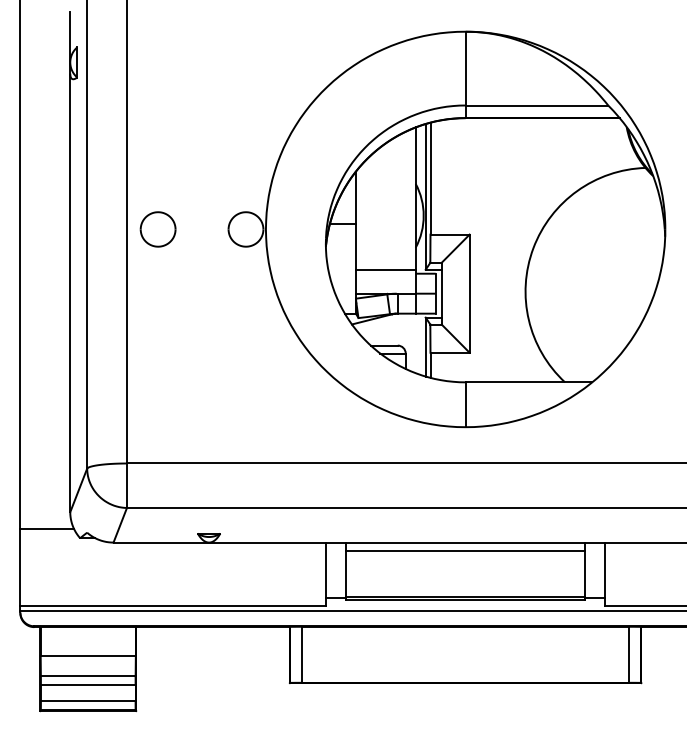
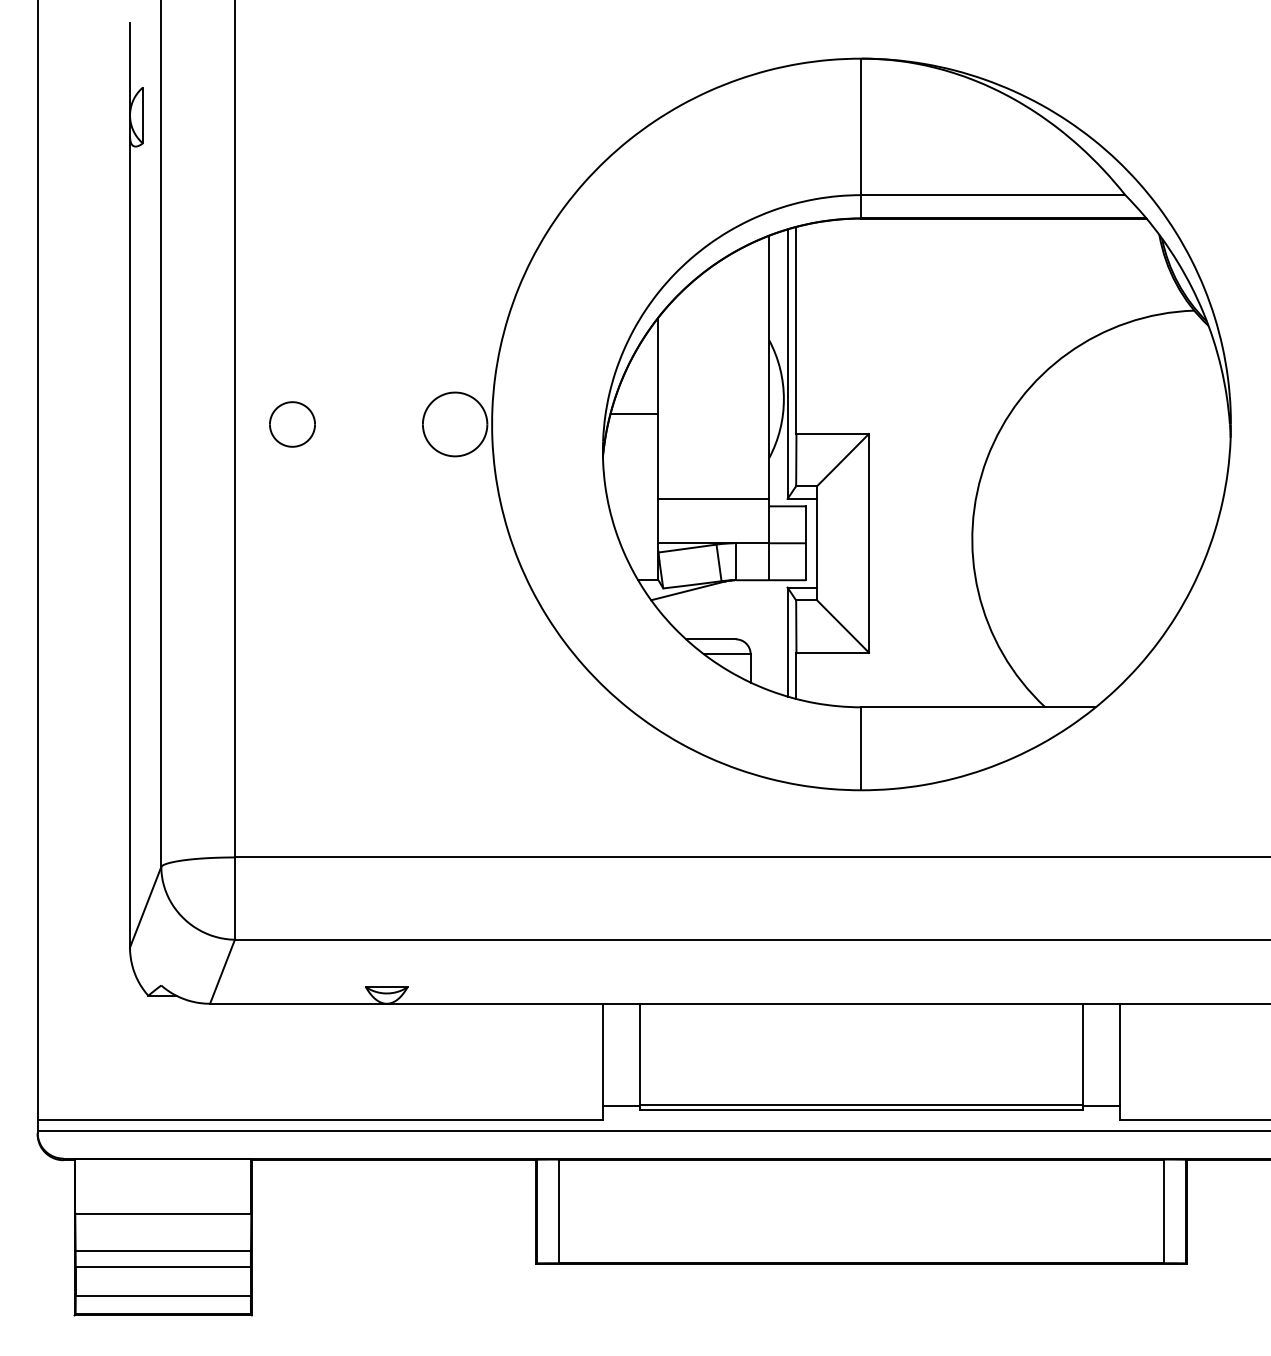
part: (157, 229) -> (291, 424), size x0.7
line: (47, 529) -> (87, 979), removed
line: (465, 551) -> (861, 1020), removed

